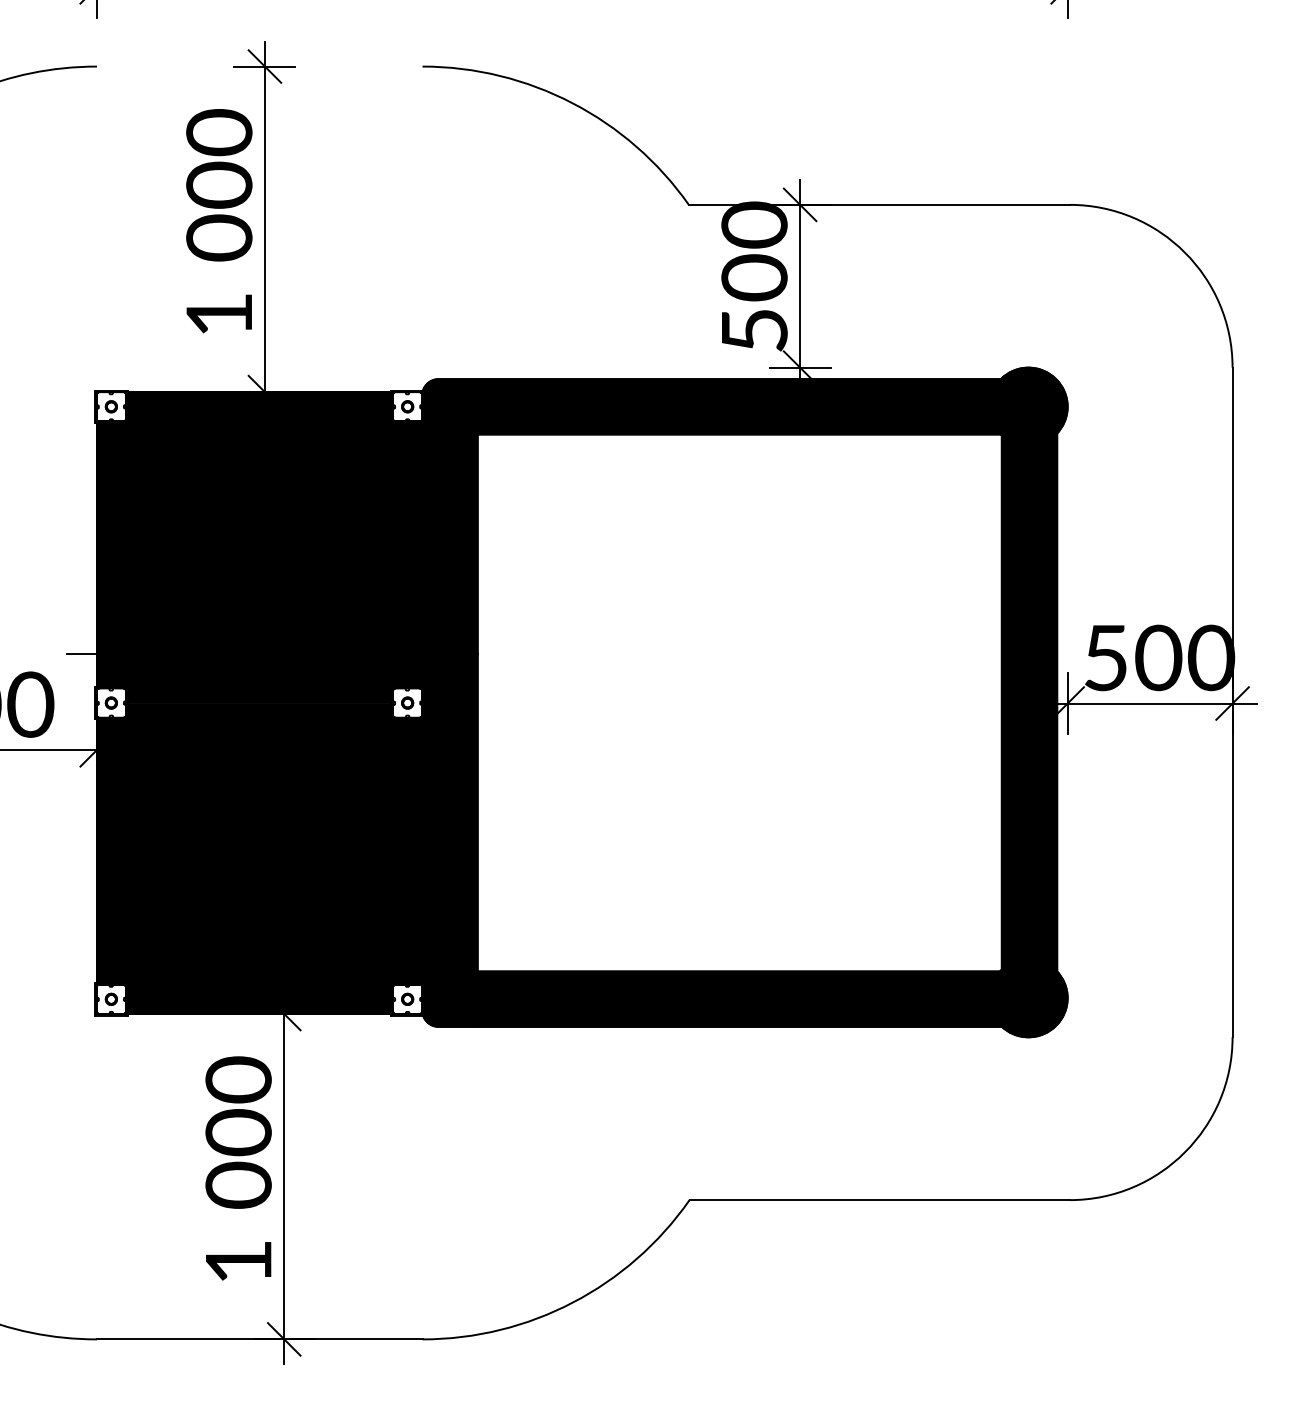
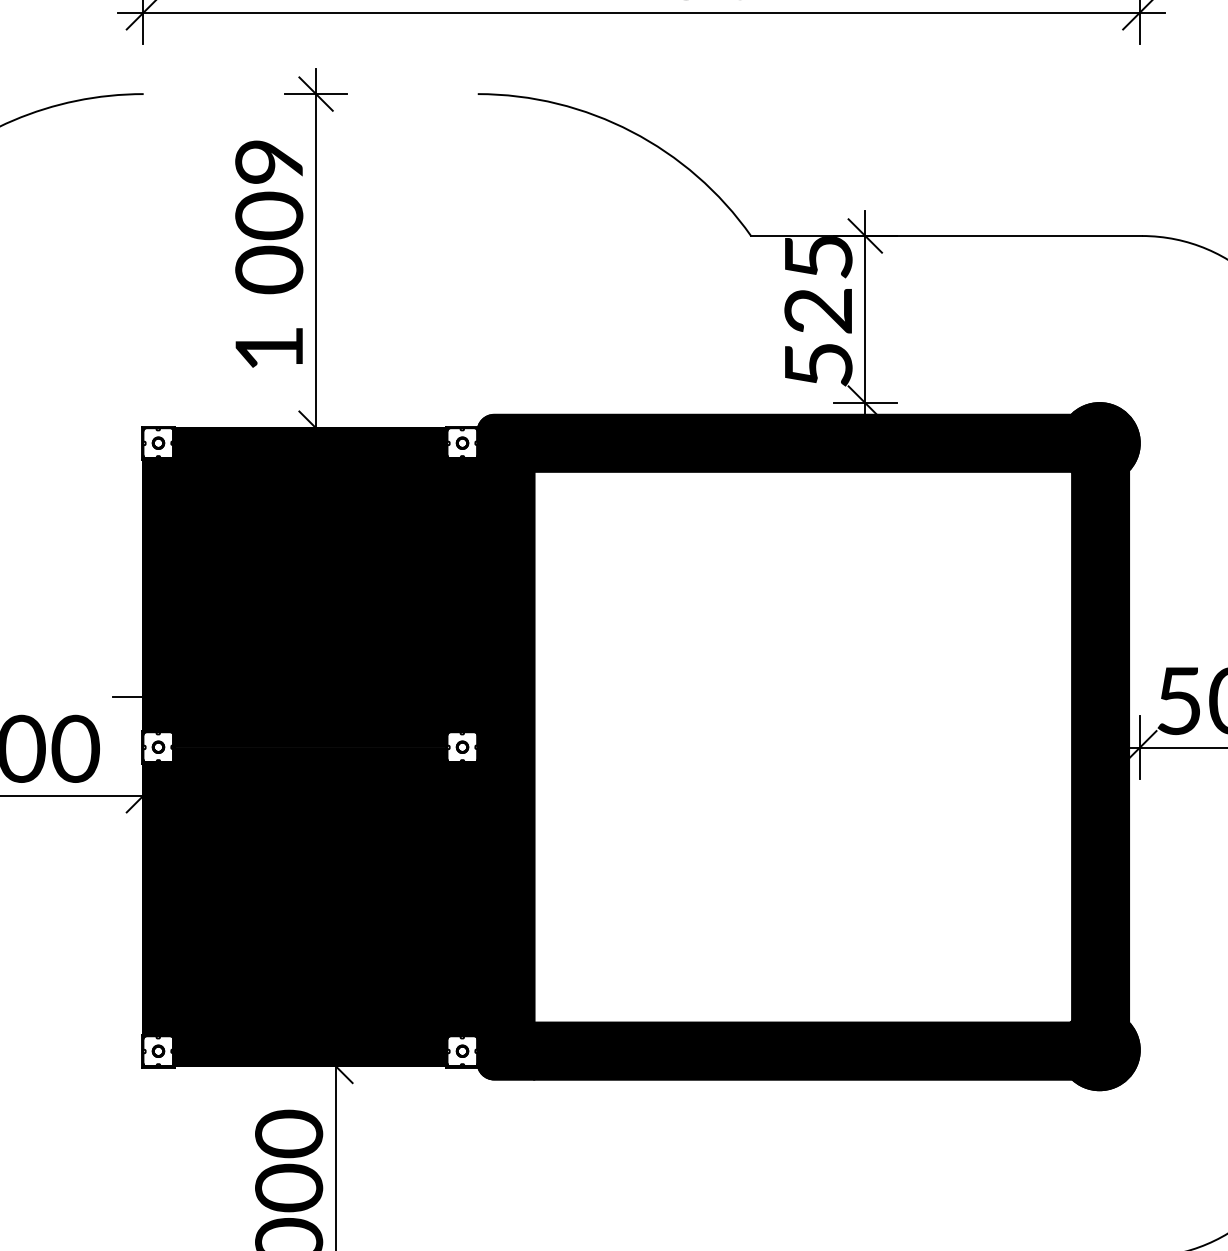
text: (219, 132) -> (269, 161), 000 -> 009
text: (754, 251) -> (818, 283), 500 -> 525

